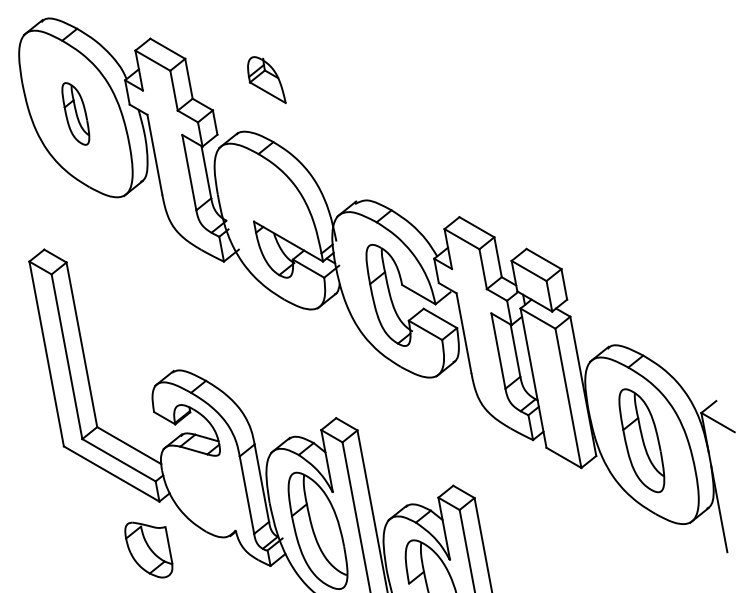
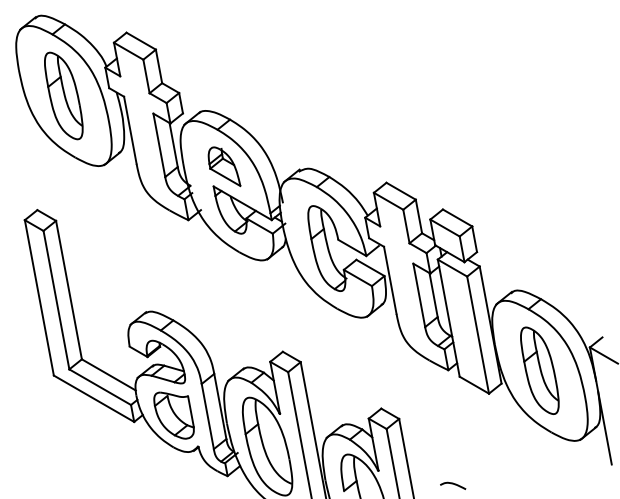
part: (266, 79) -> (224, 166), moved
part: (75, 113) -> (63, 95), size x1.67
part: (148, 549) -> (173, 415), moved
curve: (539, 576) -> (453, 484), added

